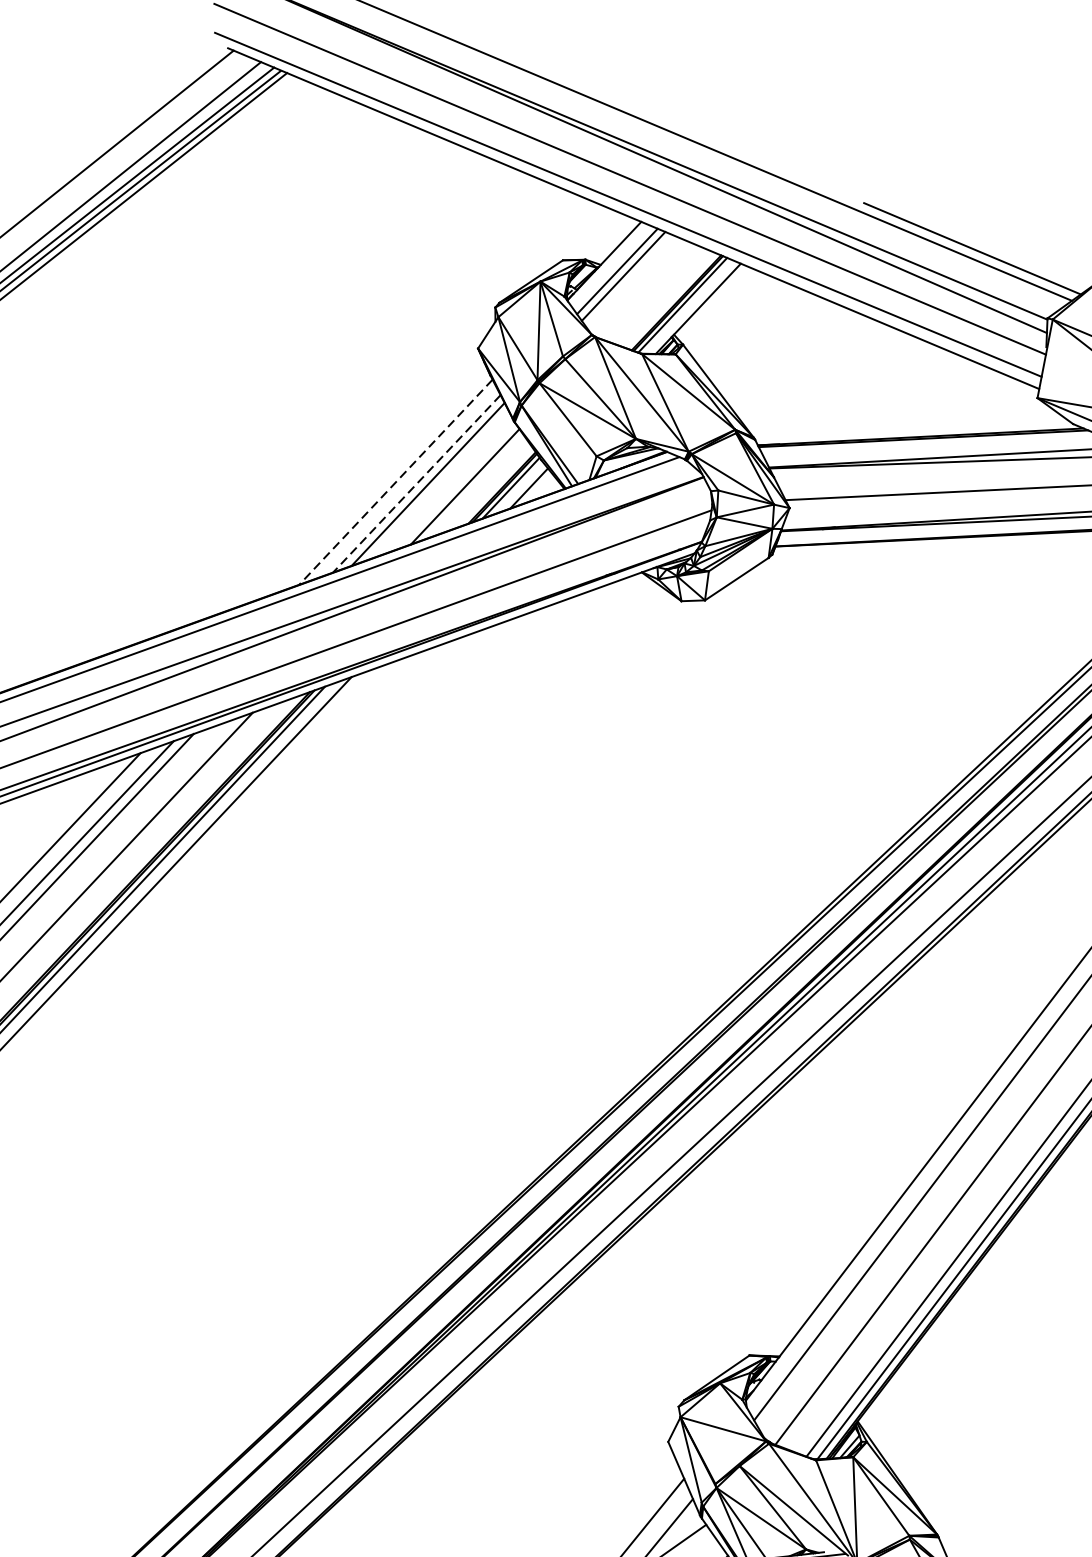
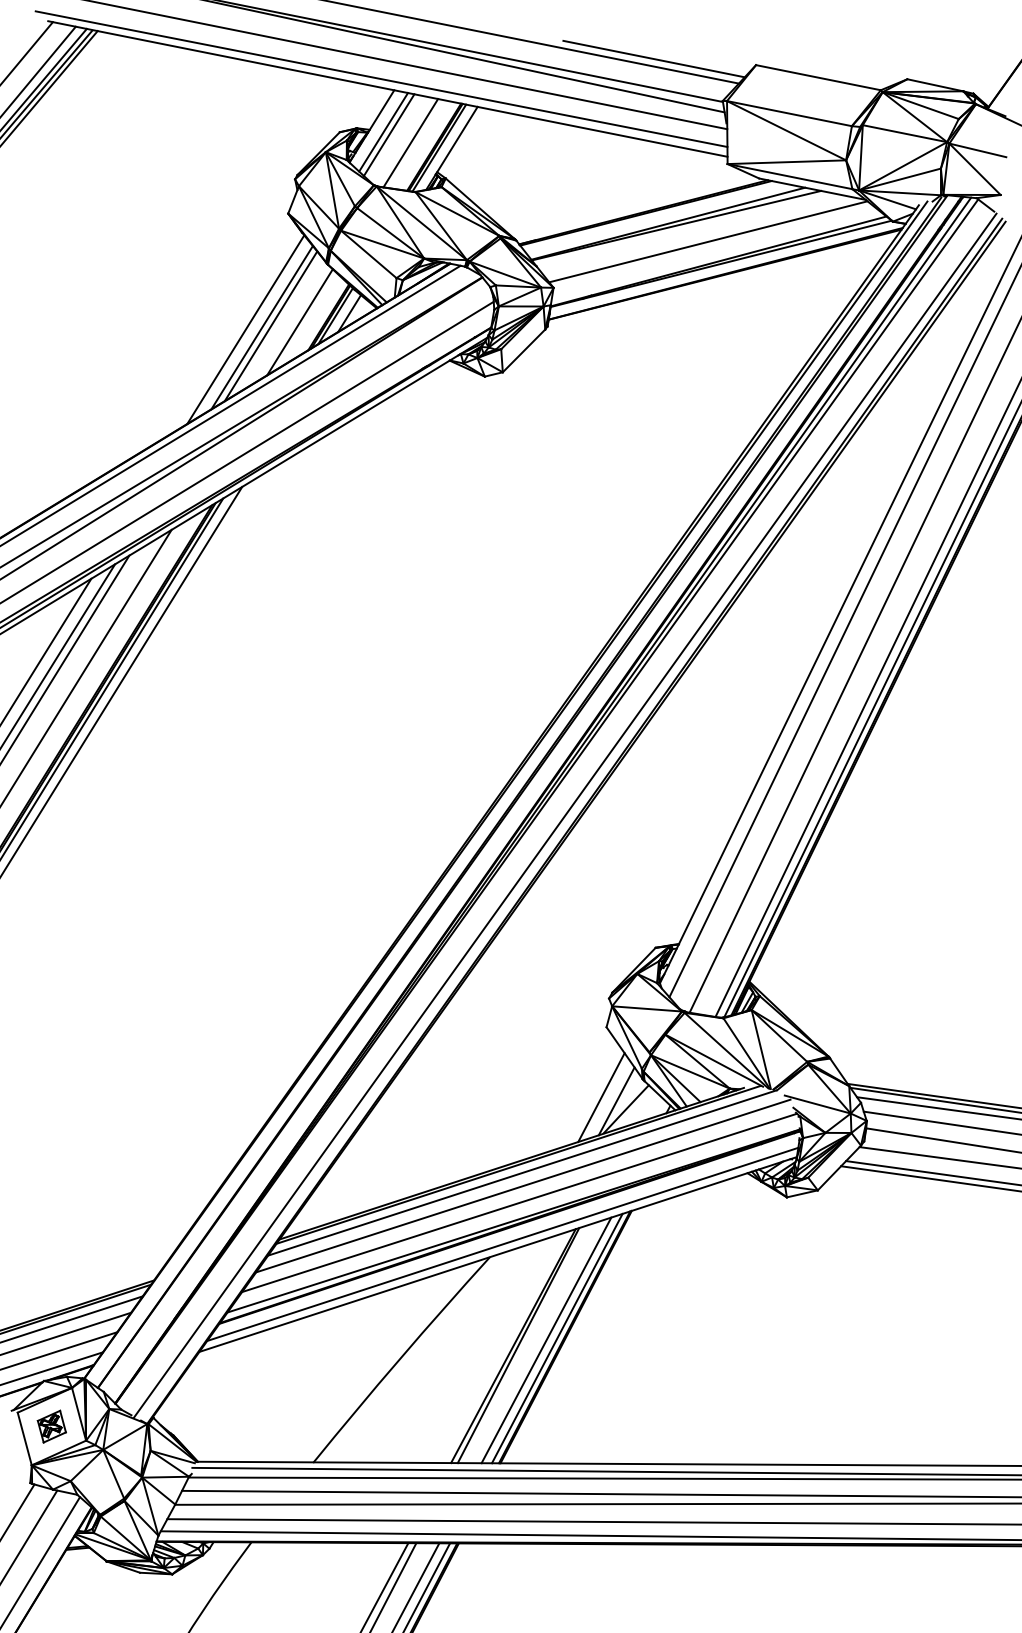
line: (648, 292) -> (410, 143), added
line: (395, 481) -> (245, 329), dashed -> solid
line: (415, 484) -> (261, 328), dashed -> solid

